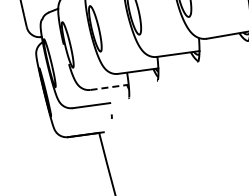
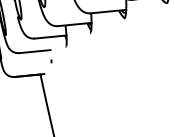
line: (110, 87) -> (51, 37), dashed -> solid

